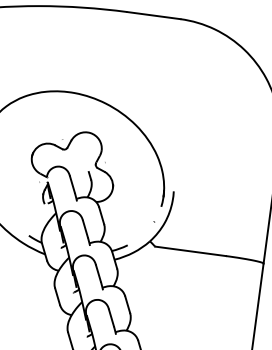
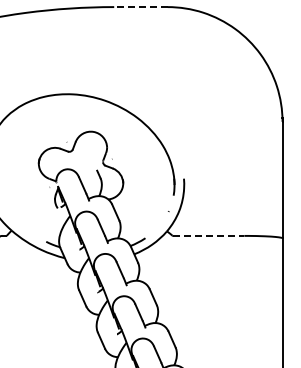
line: (153, 15) -> (140, 7), solid -> dashed
line: (190, 250) -> (208, 235), solid -> dashed

